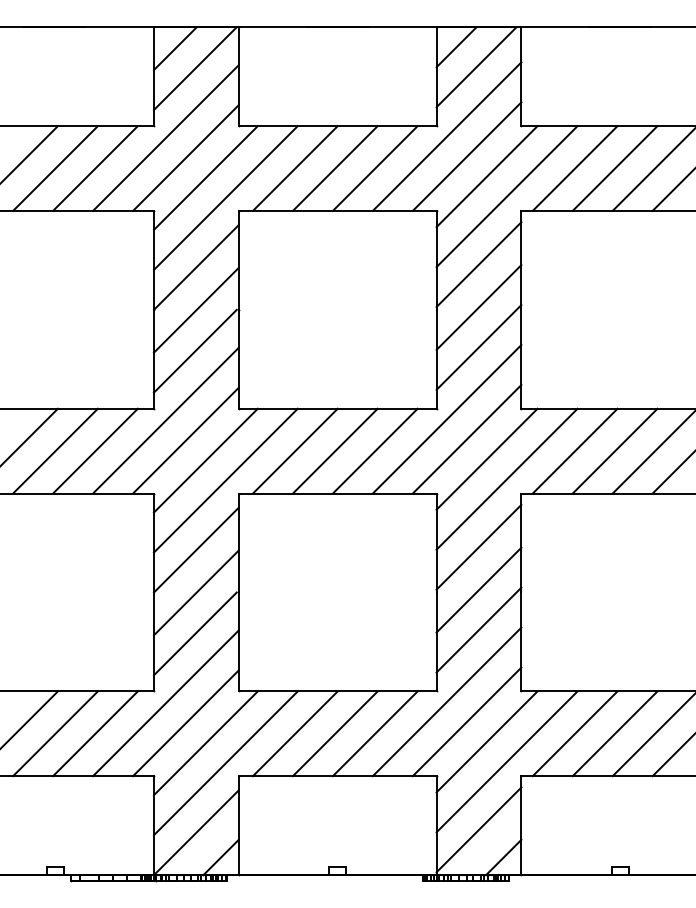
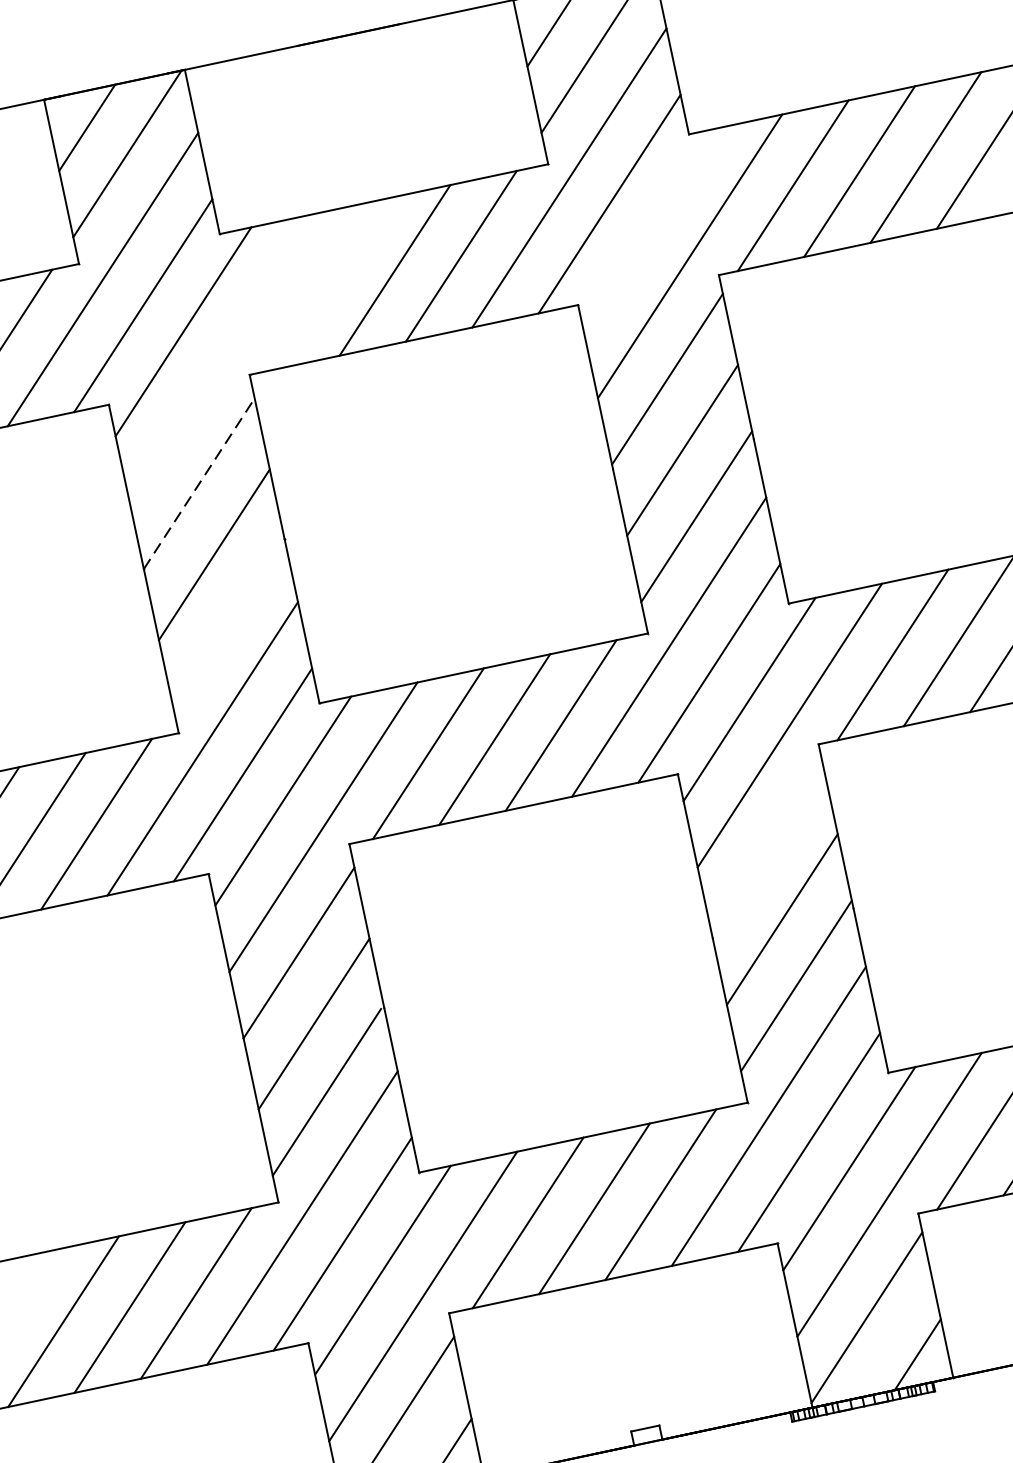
line: (294, 168) -> (327, 284), removed
line: (486, 176) -> (648, 230), removed
line: (225, 197) -> (222, 357), removed
line: (196, 267) -> (199, 483), solid -> dashed
line: (194, 350) -> (225, 622), removed
line: (478, 546) -> (766, 847), removed

